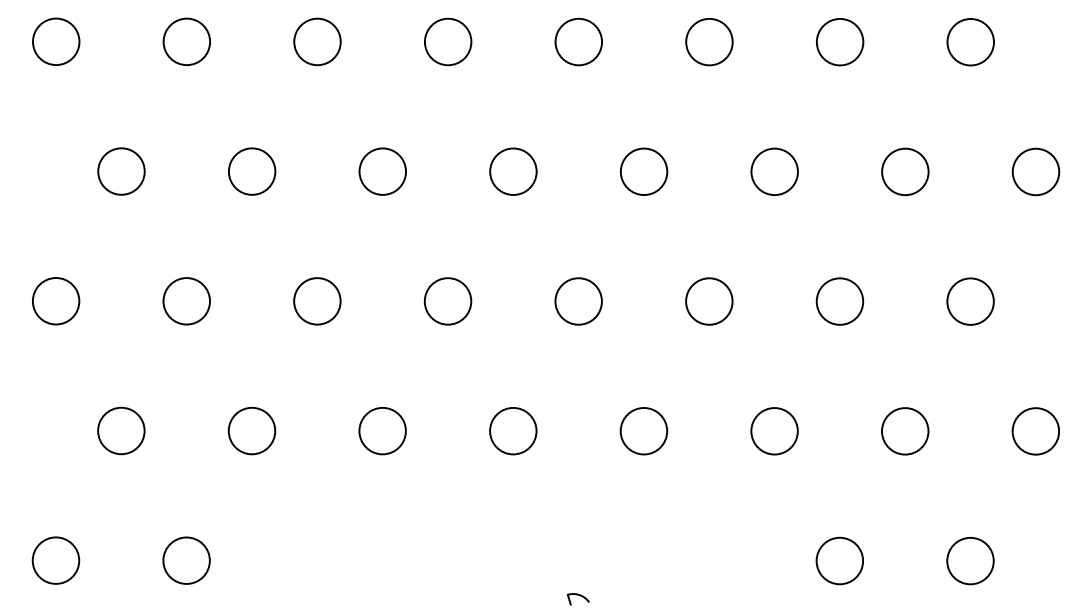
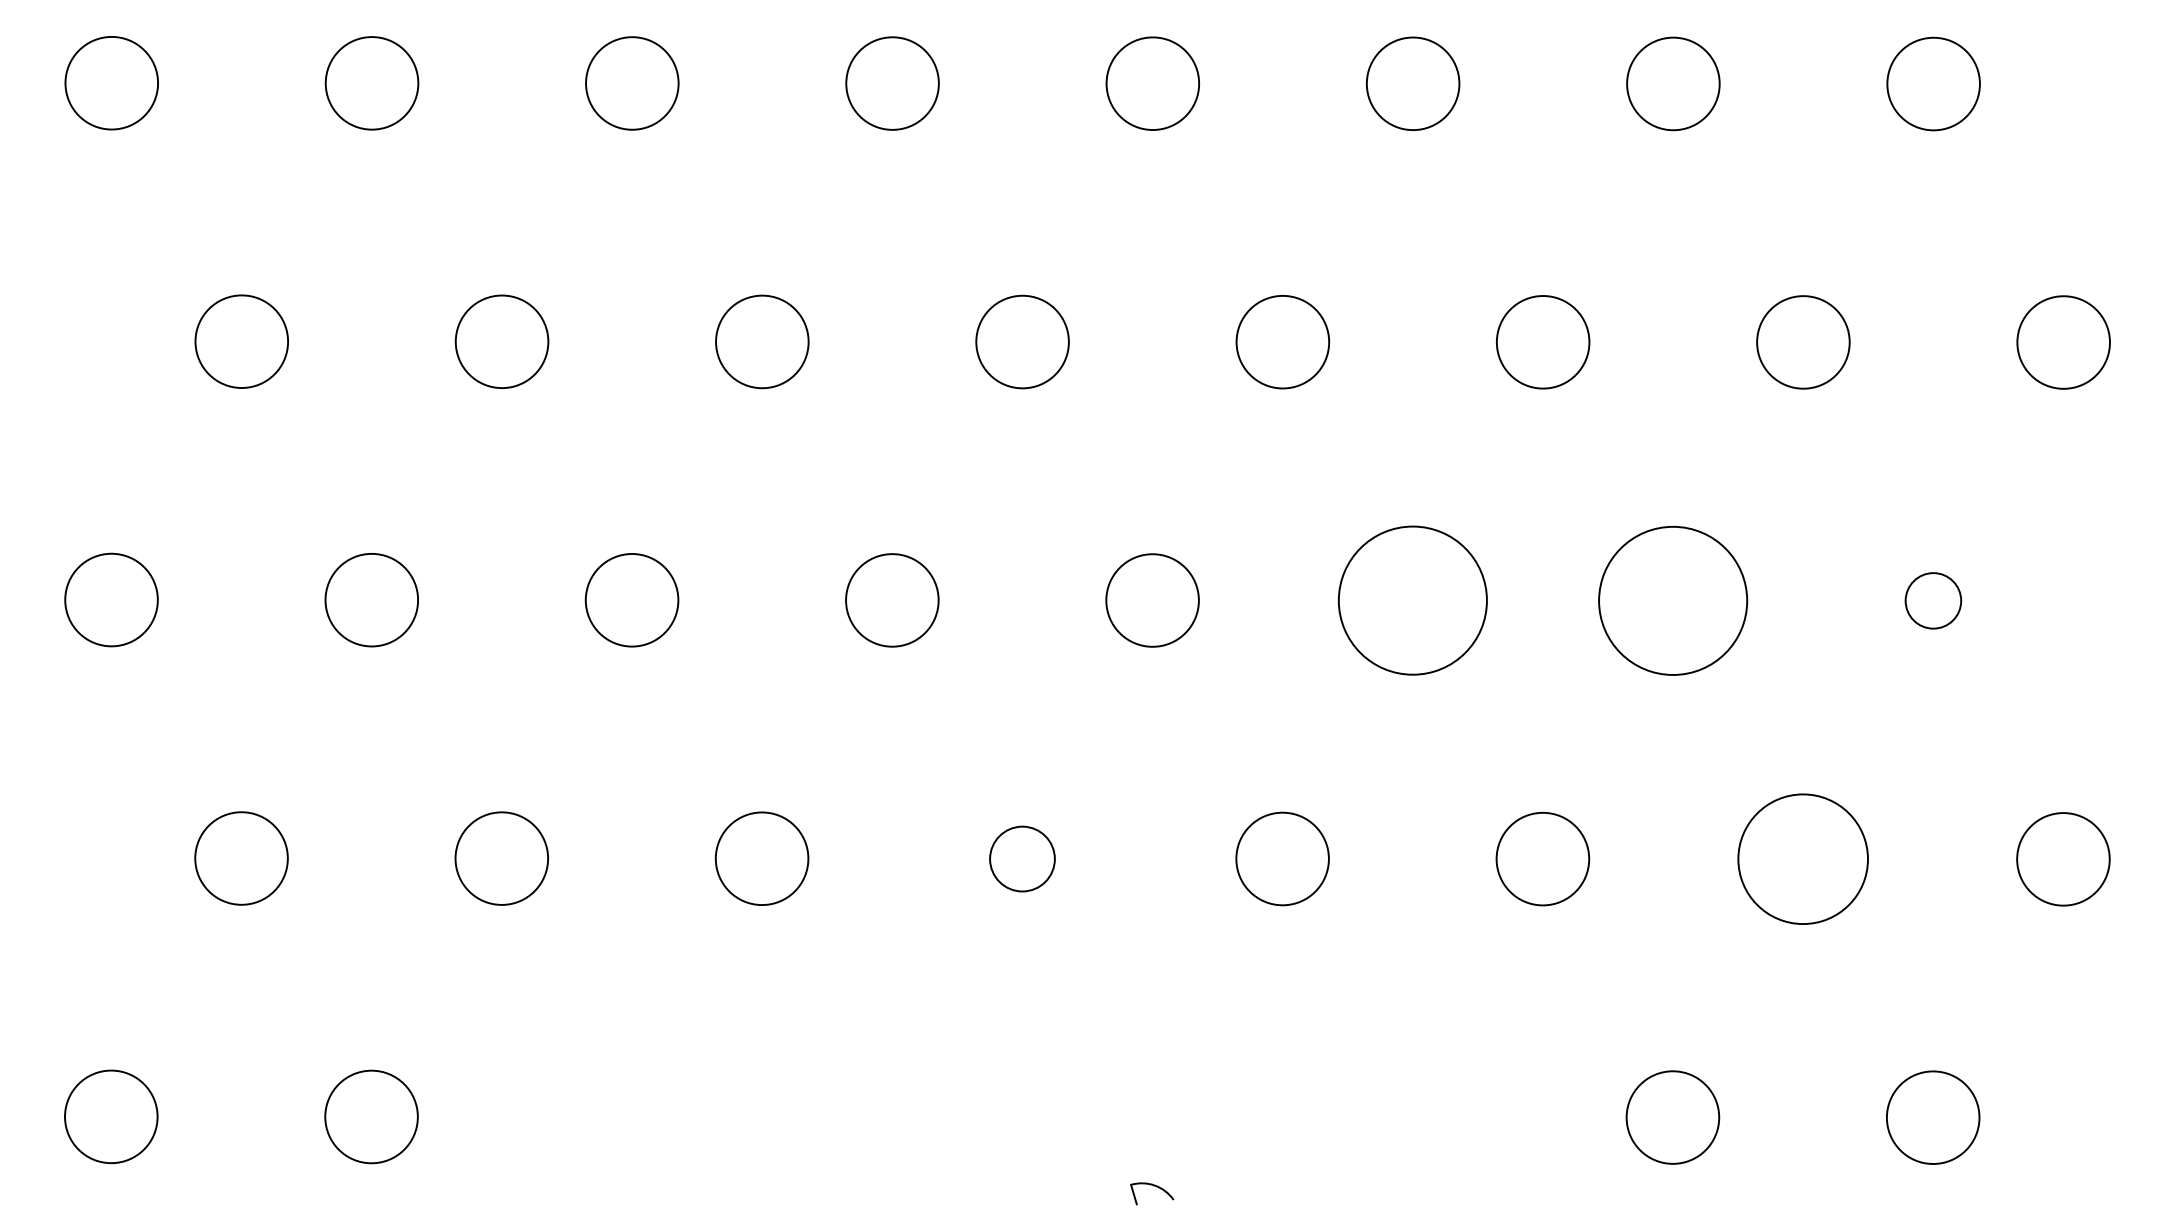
circle: (709, 301) -> (1413, 600), size x1.6
circle: (839, 301) -> (1672, 600), size x1.6
circle: (970, 301) -> (1933, 600), size x0.6
circle: (513, 431) -> (1022, 859), size x0.7
circle: (905, 431) -> (1803, 859), size x1.4

